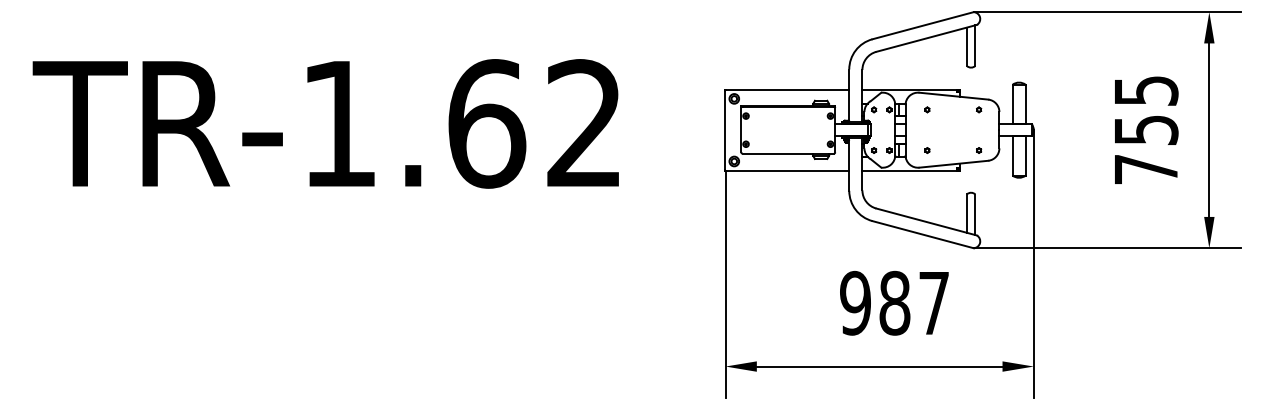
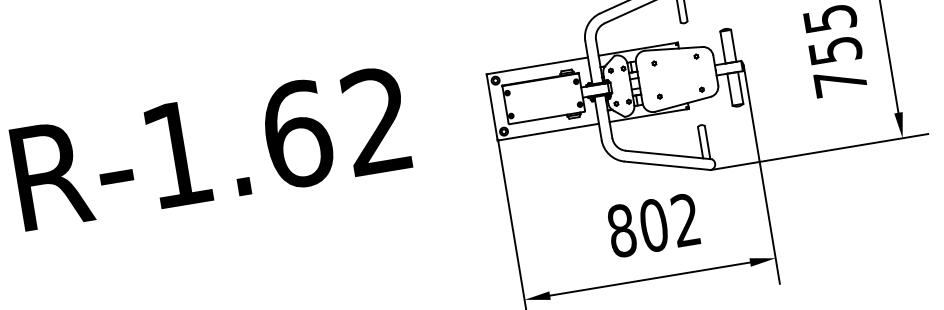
text: (894, 302) -> (653, 224), 987 -> 802

